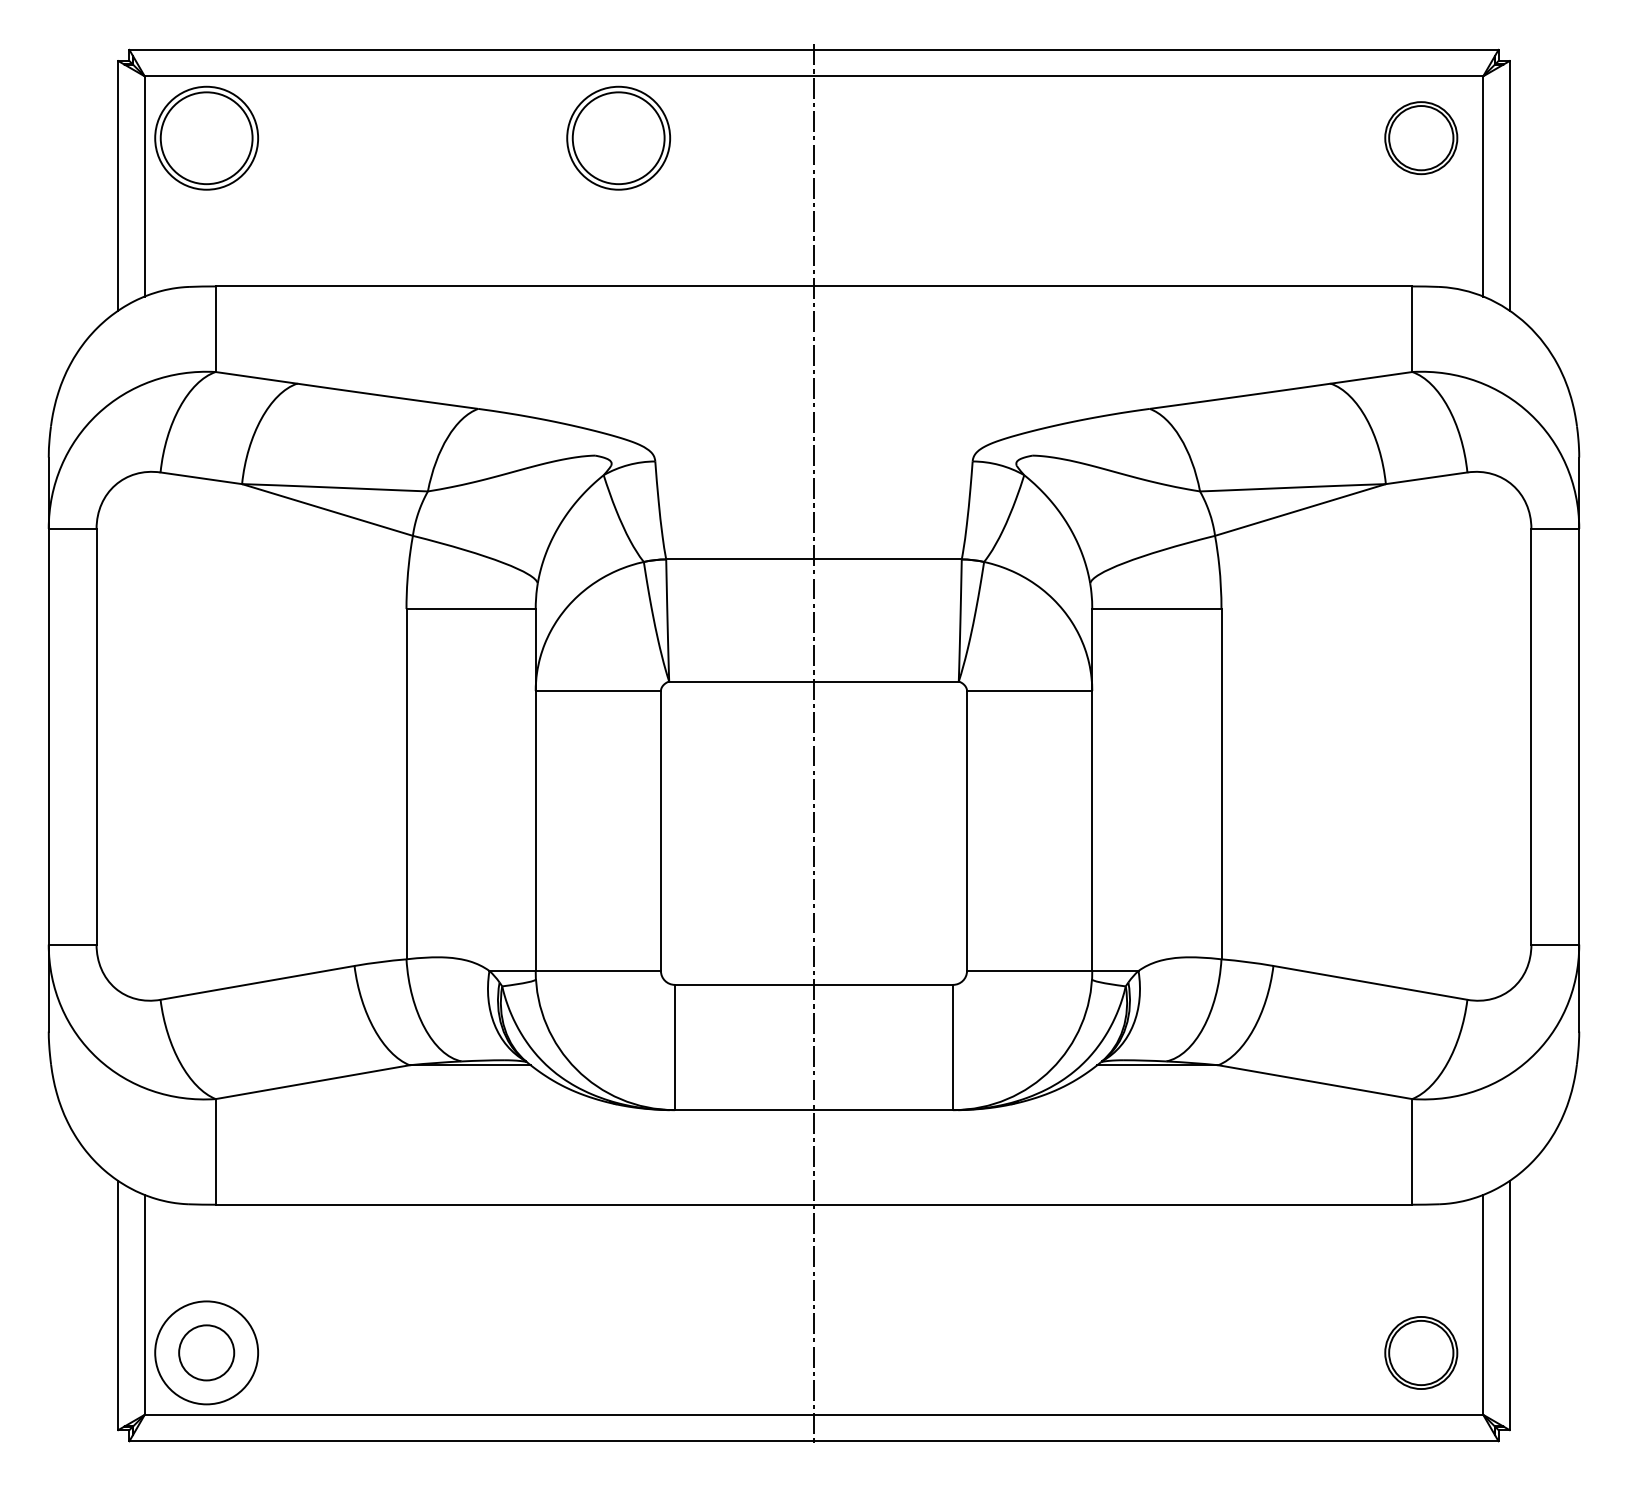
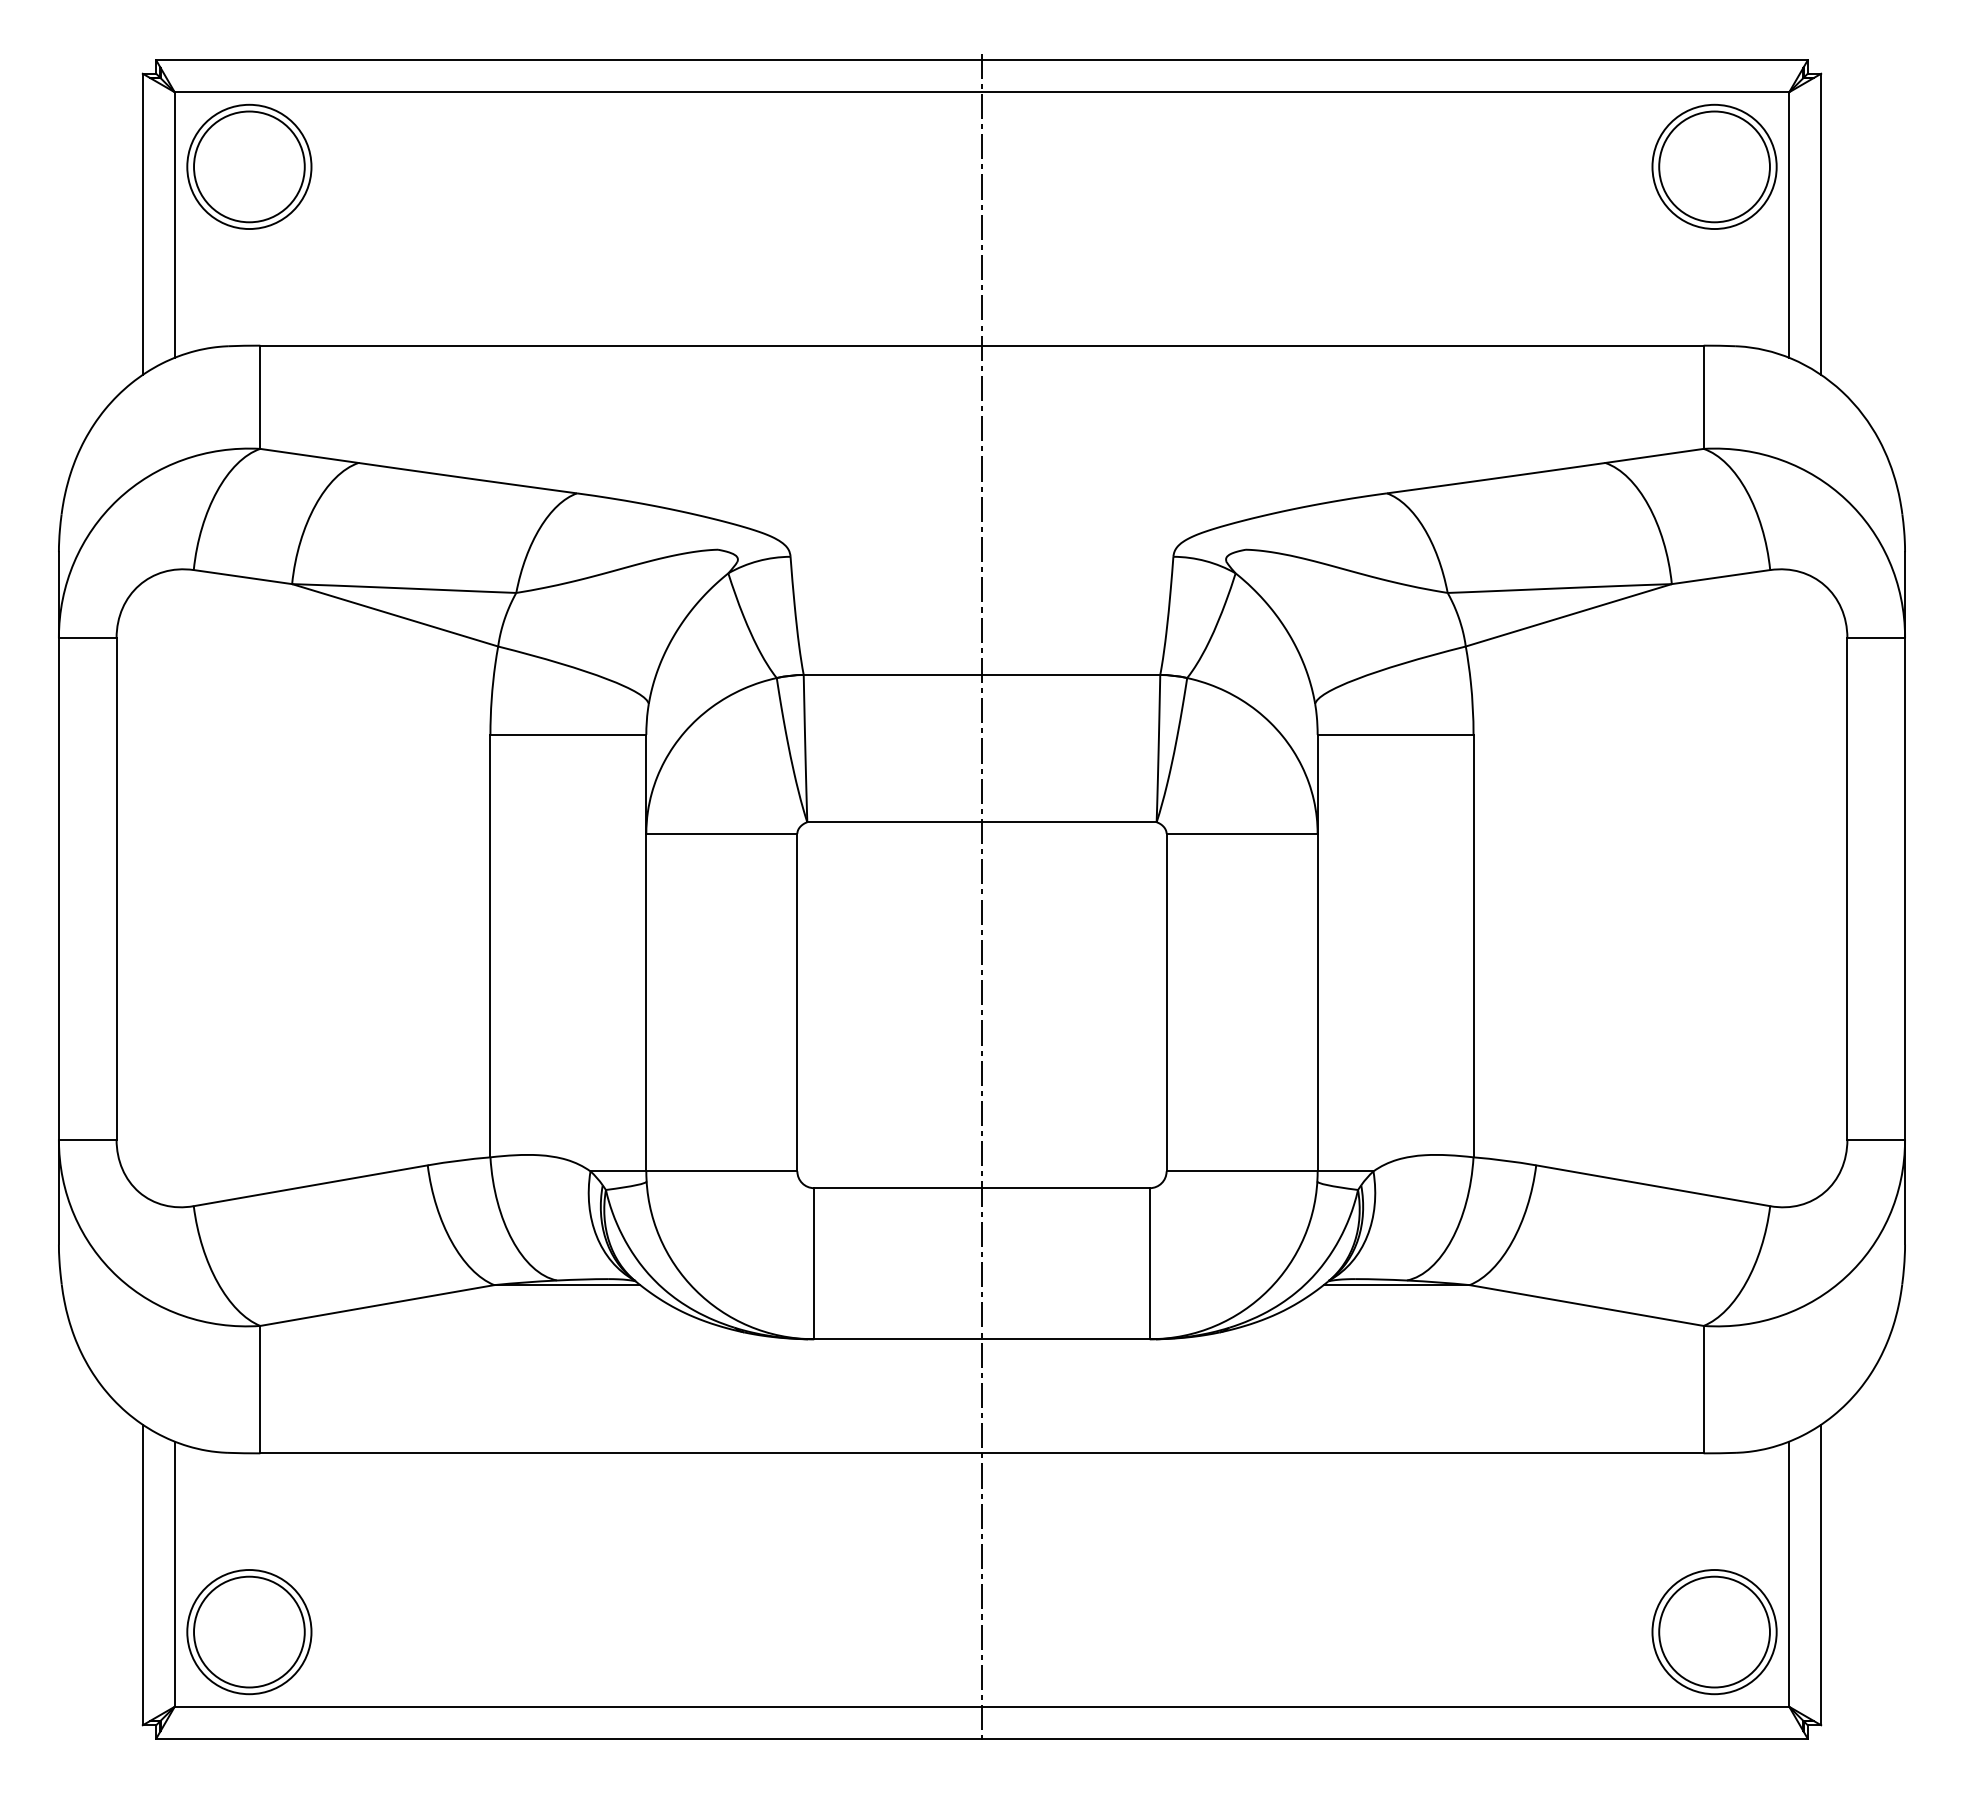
part: (618, 137) -> (746, 166), removed
part: (1421, 137) -> (1714, 166), size x1.43
circle: (206, 1352) -> (249, 1631), size x1.67
part: (1421, 1353) -> (1714, 1632), size x1.43

